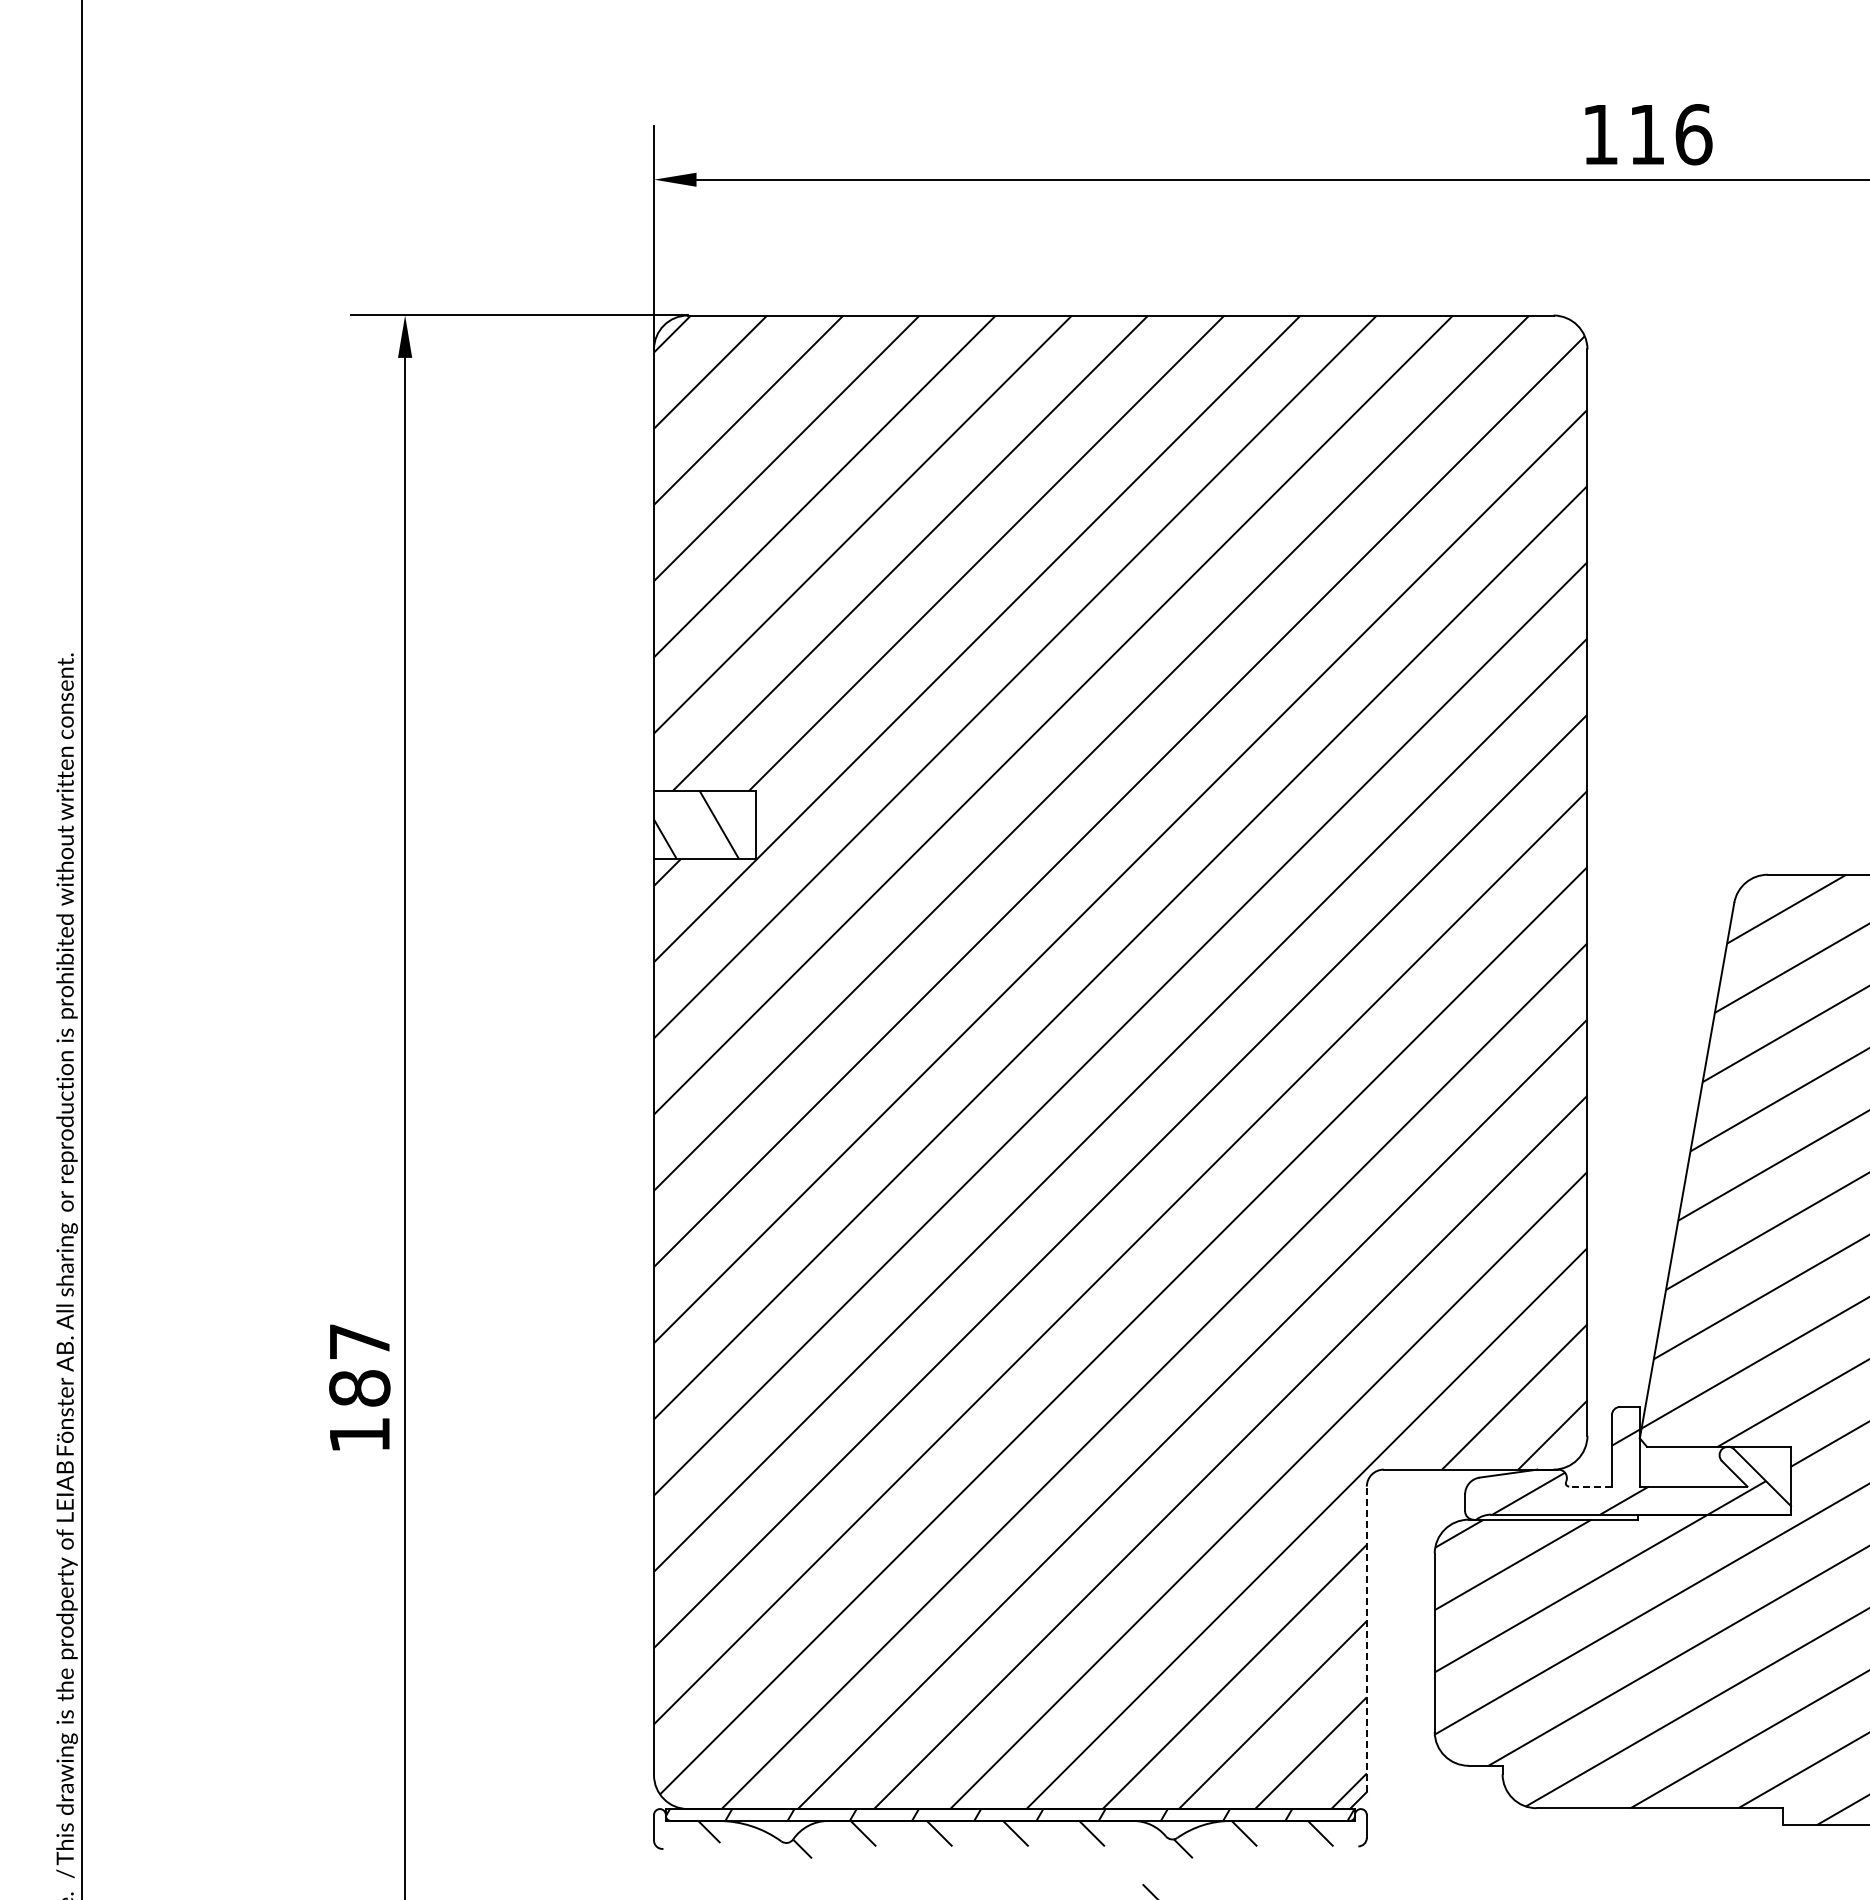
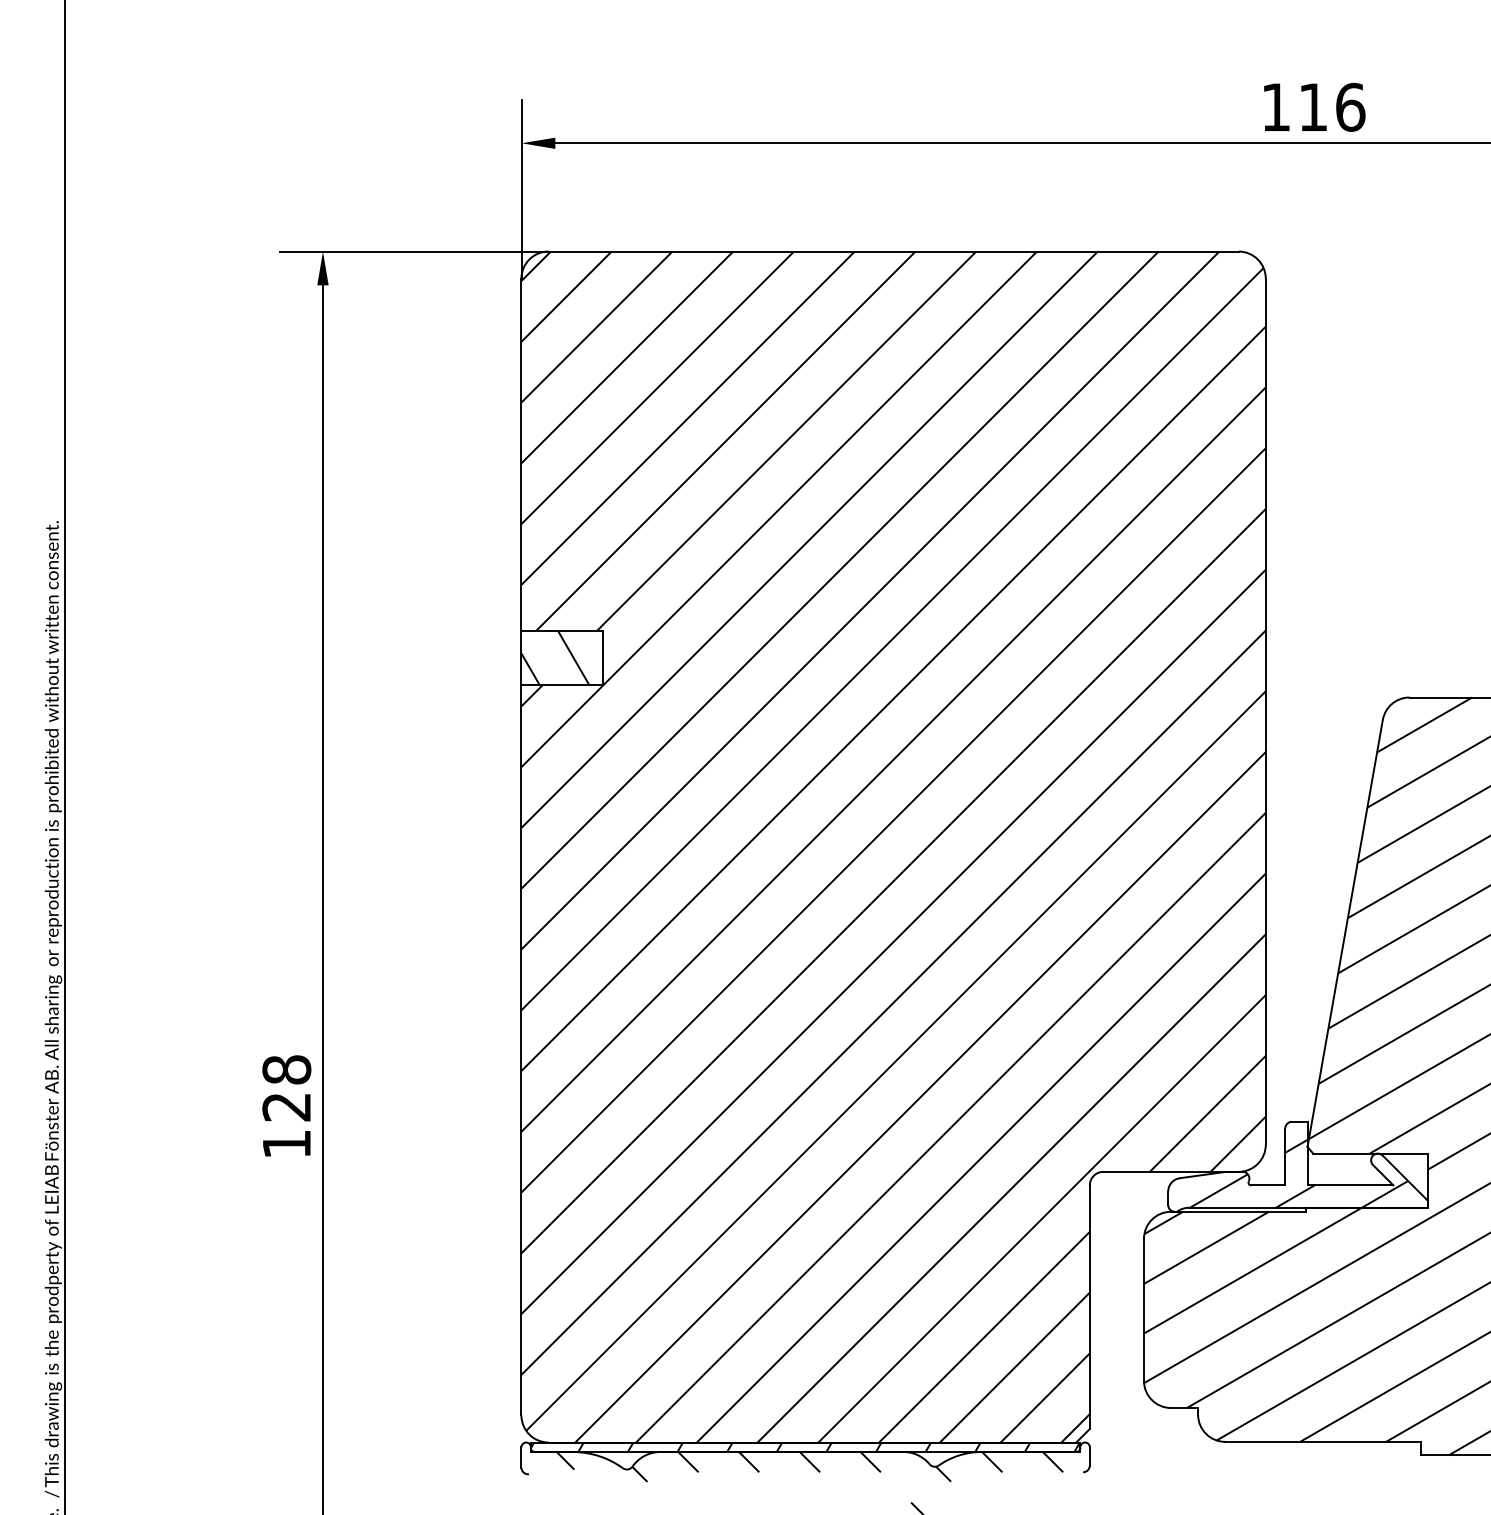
text: (359, 1364) -> (286, 1088), 187 -> 128
line: (1590, 1486) -> (1268, 1185), dashed -> solid
line: (1366, 1639) -> (1089, 1307), dashed -> solid

